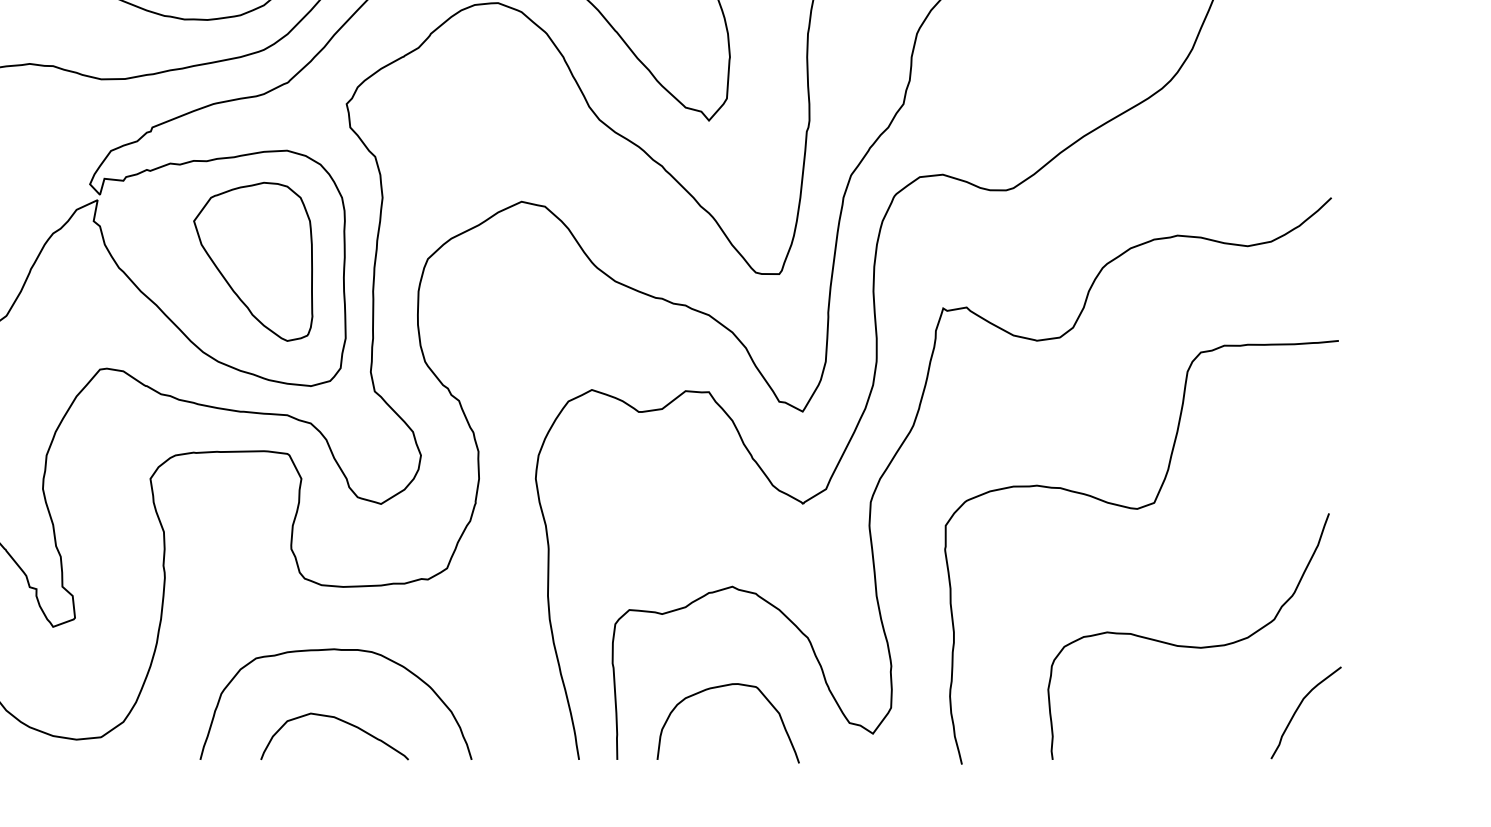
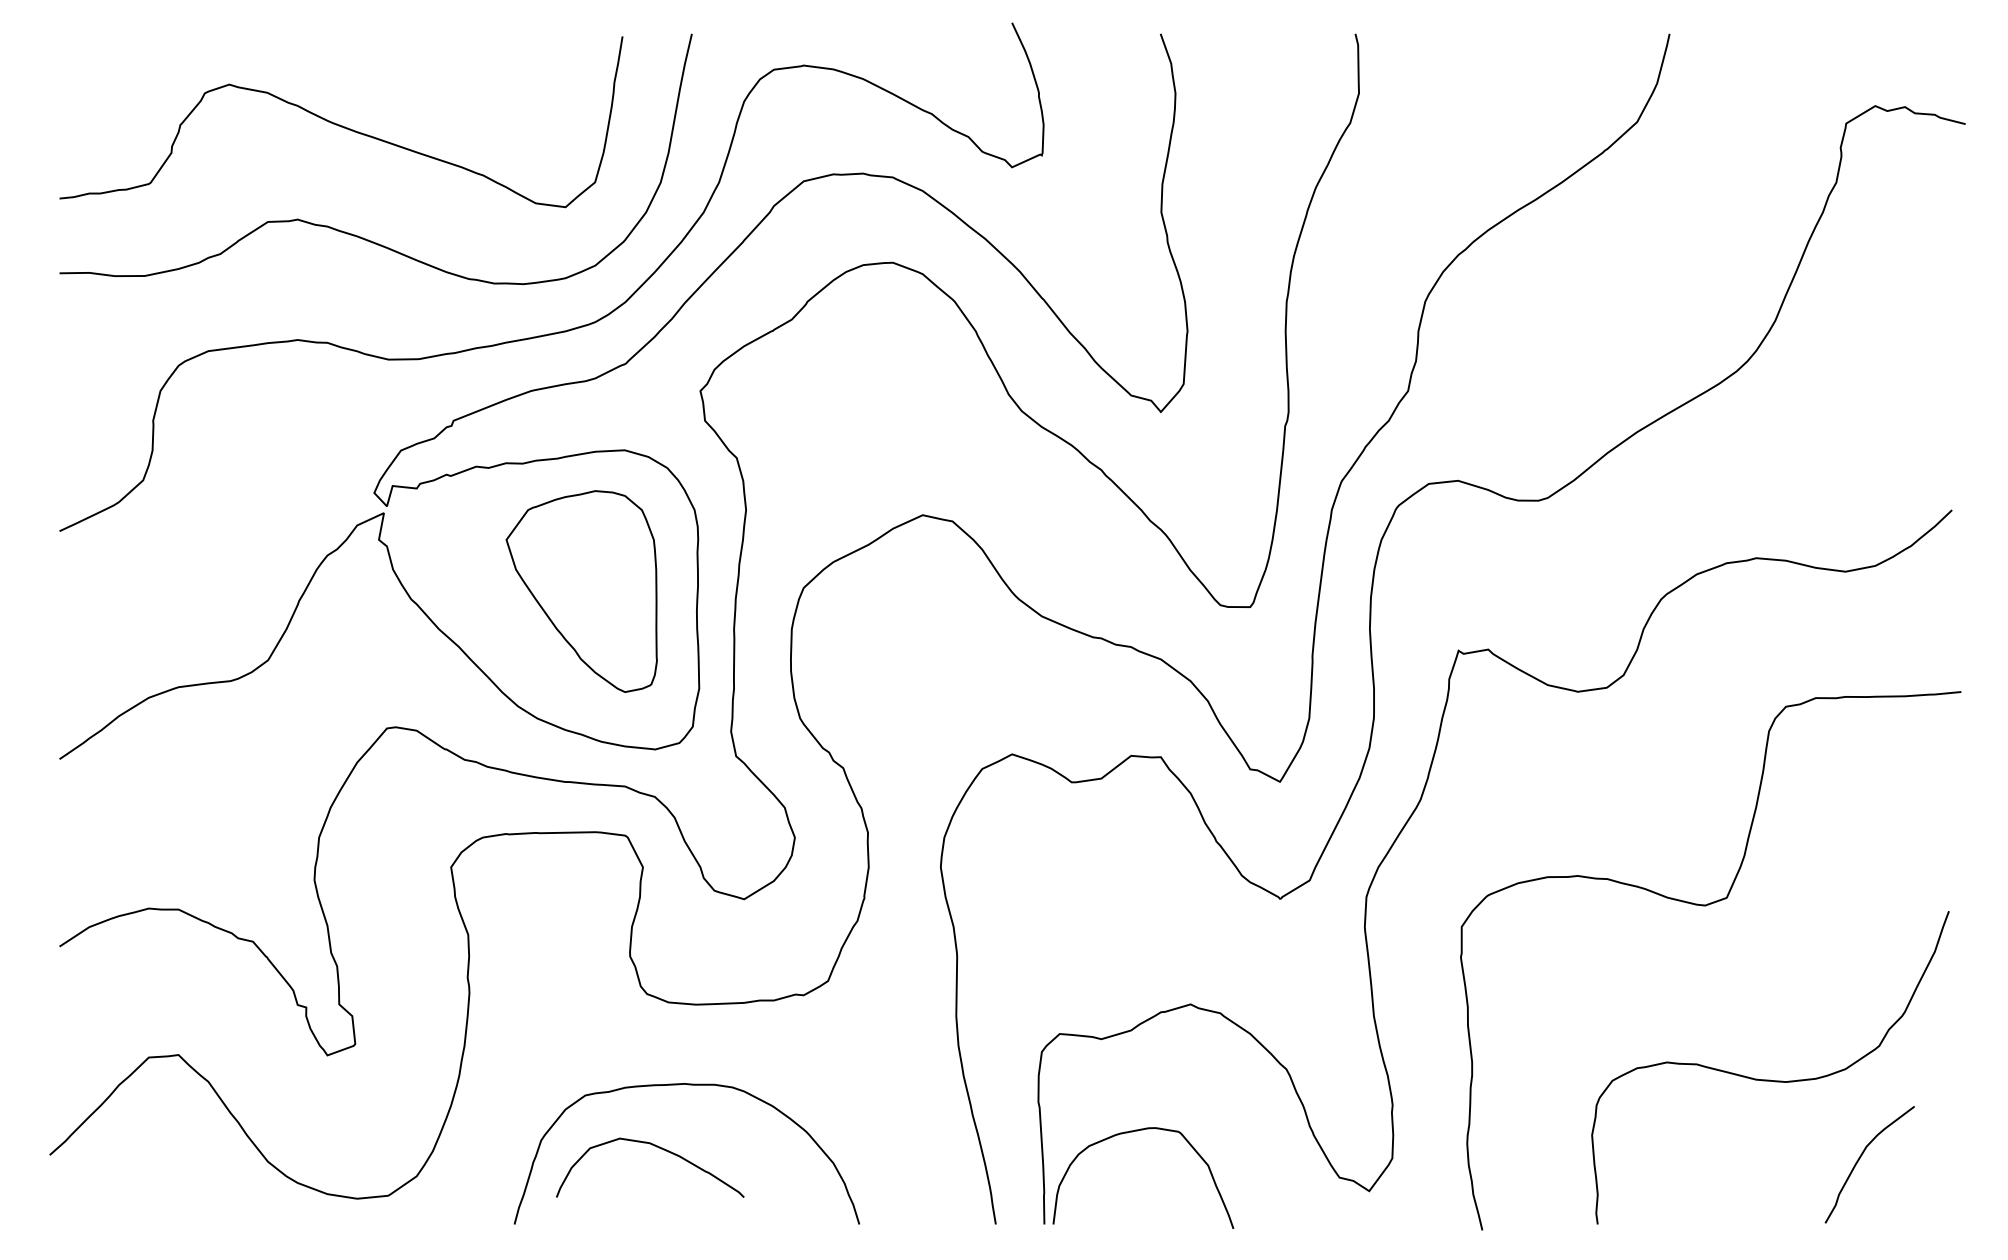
curve: (724, 686) -> (1138, 1131), moved
curve: (1299, 707) -> (1861, 1157), moved
curve: (339, 720) -> (656, 1147), moved

